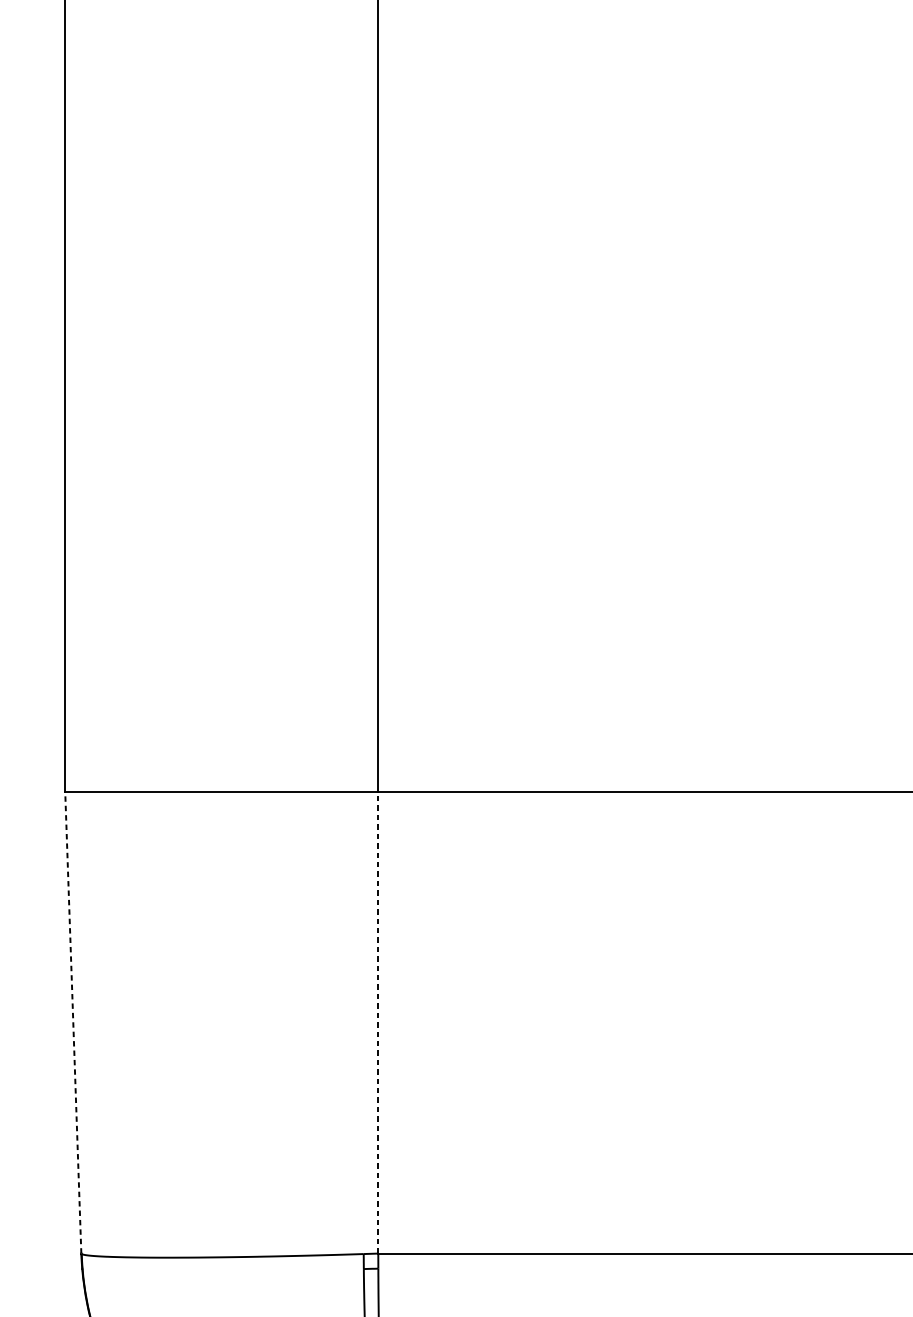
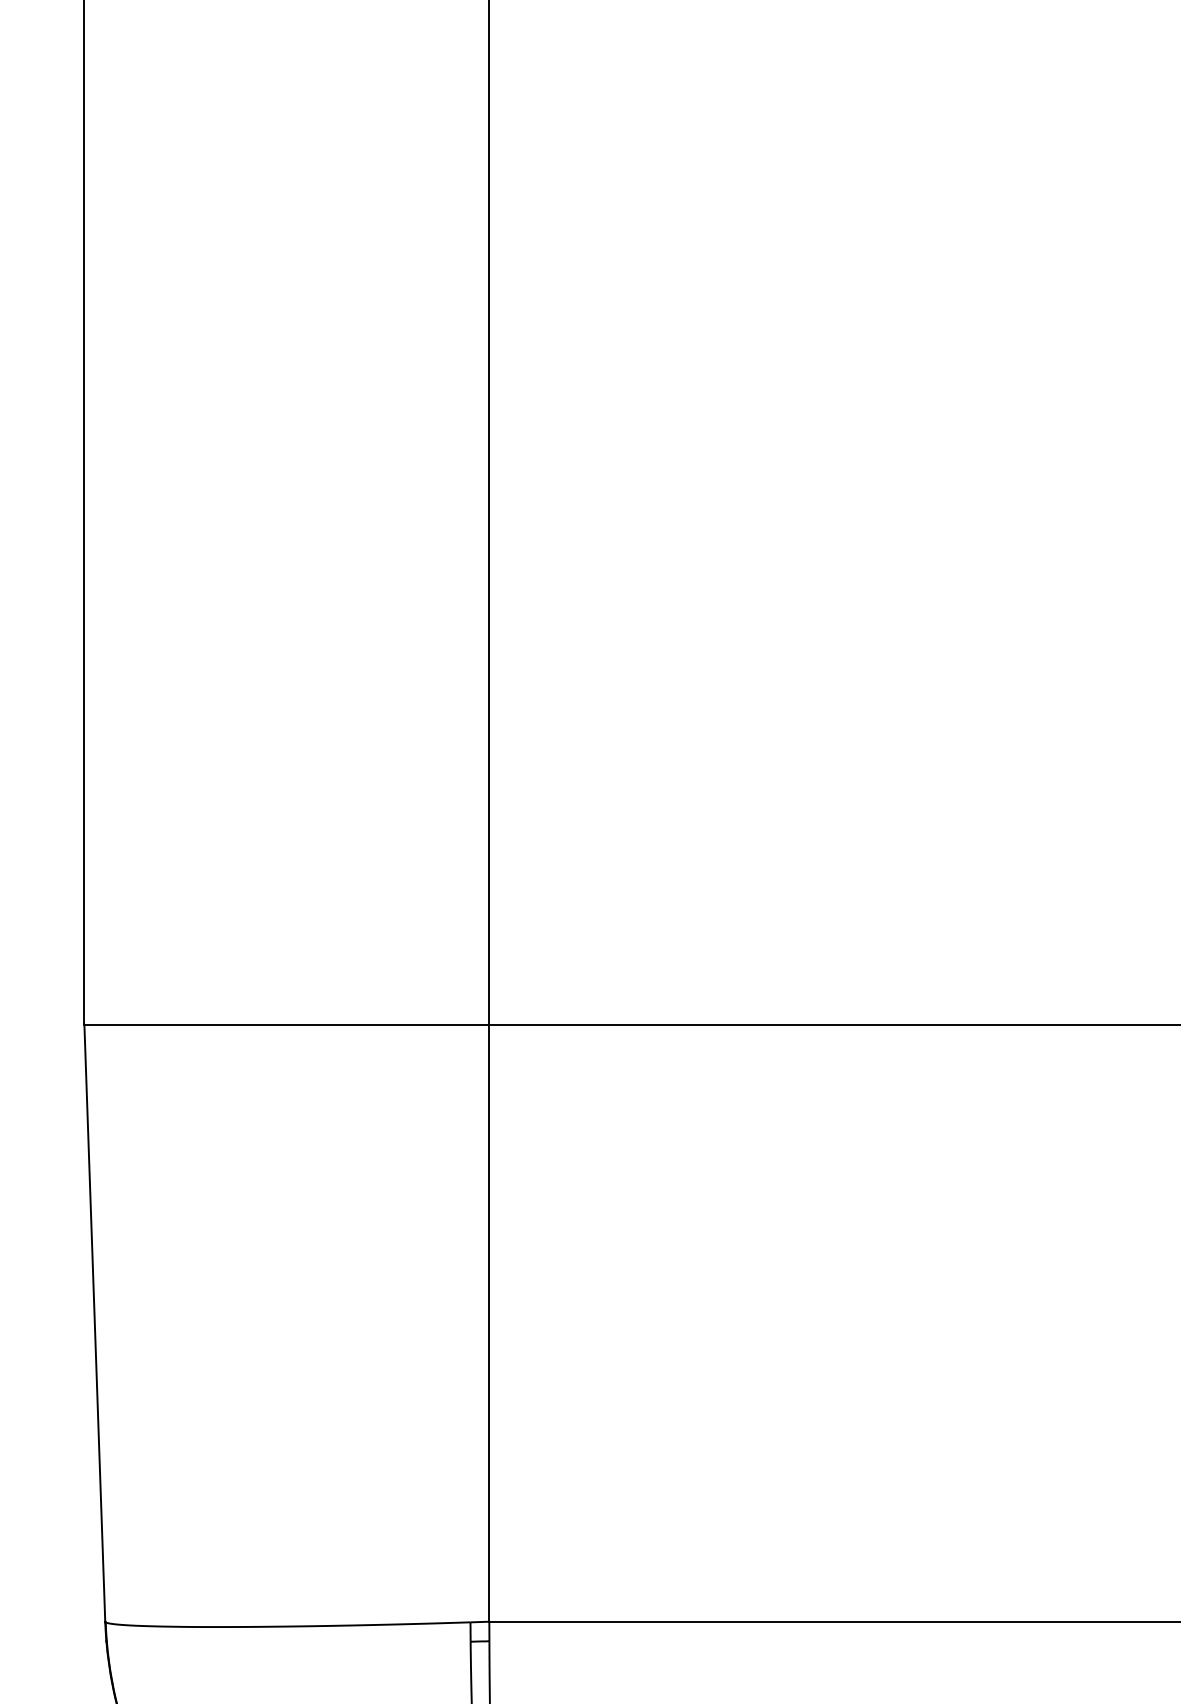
line: (73, 1023) -> (94, 1323), dashed -> solid
line: (378, 1023) -> (489, 1323), dashed -> solid

